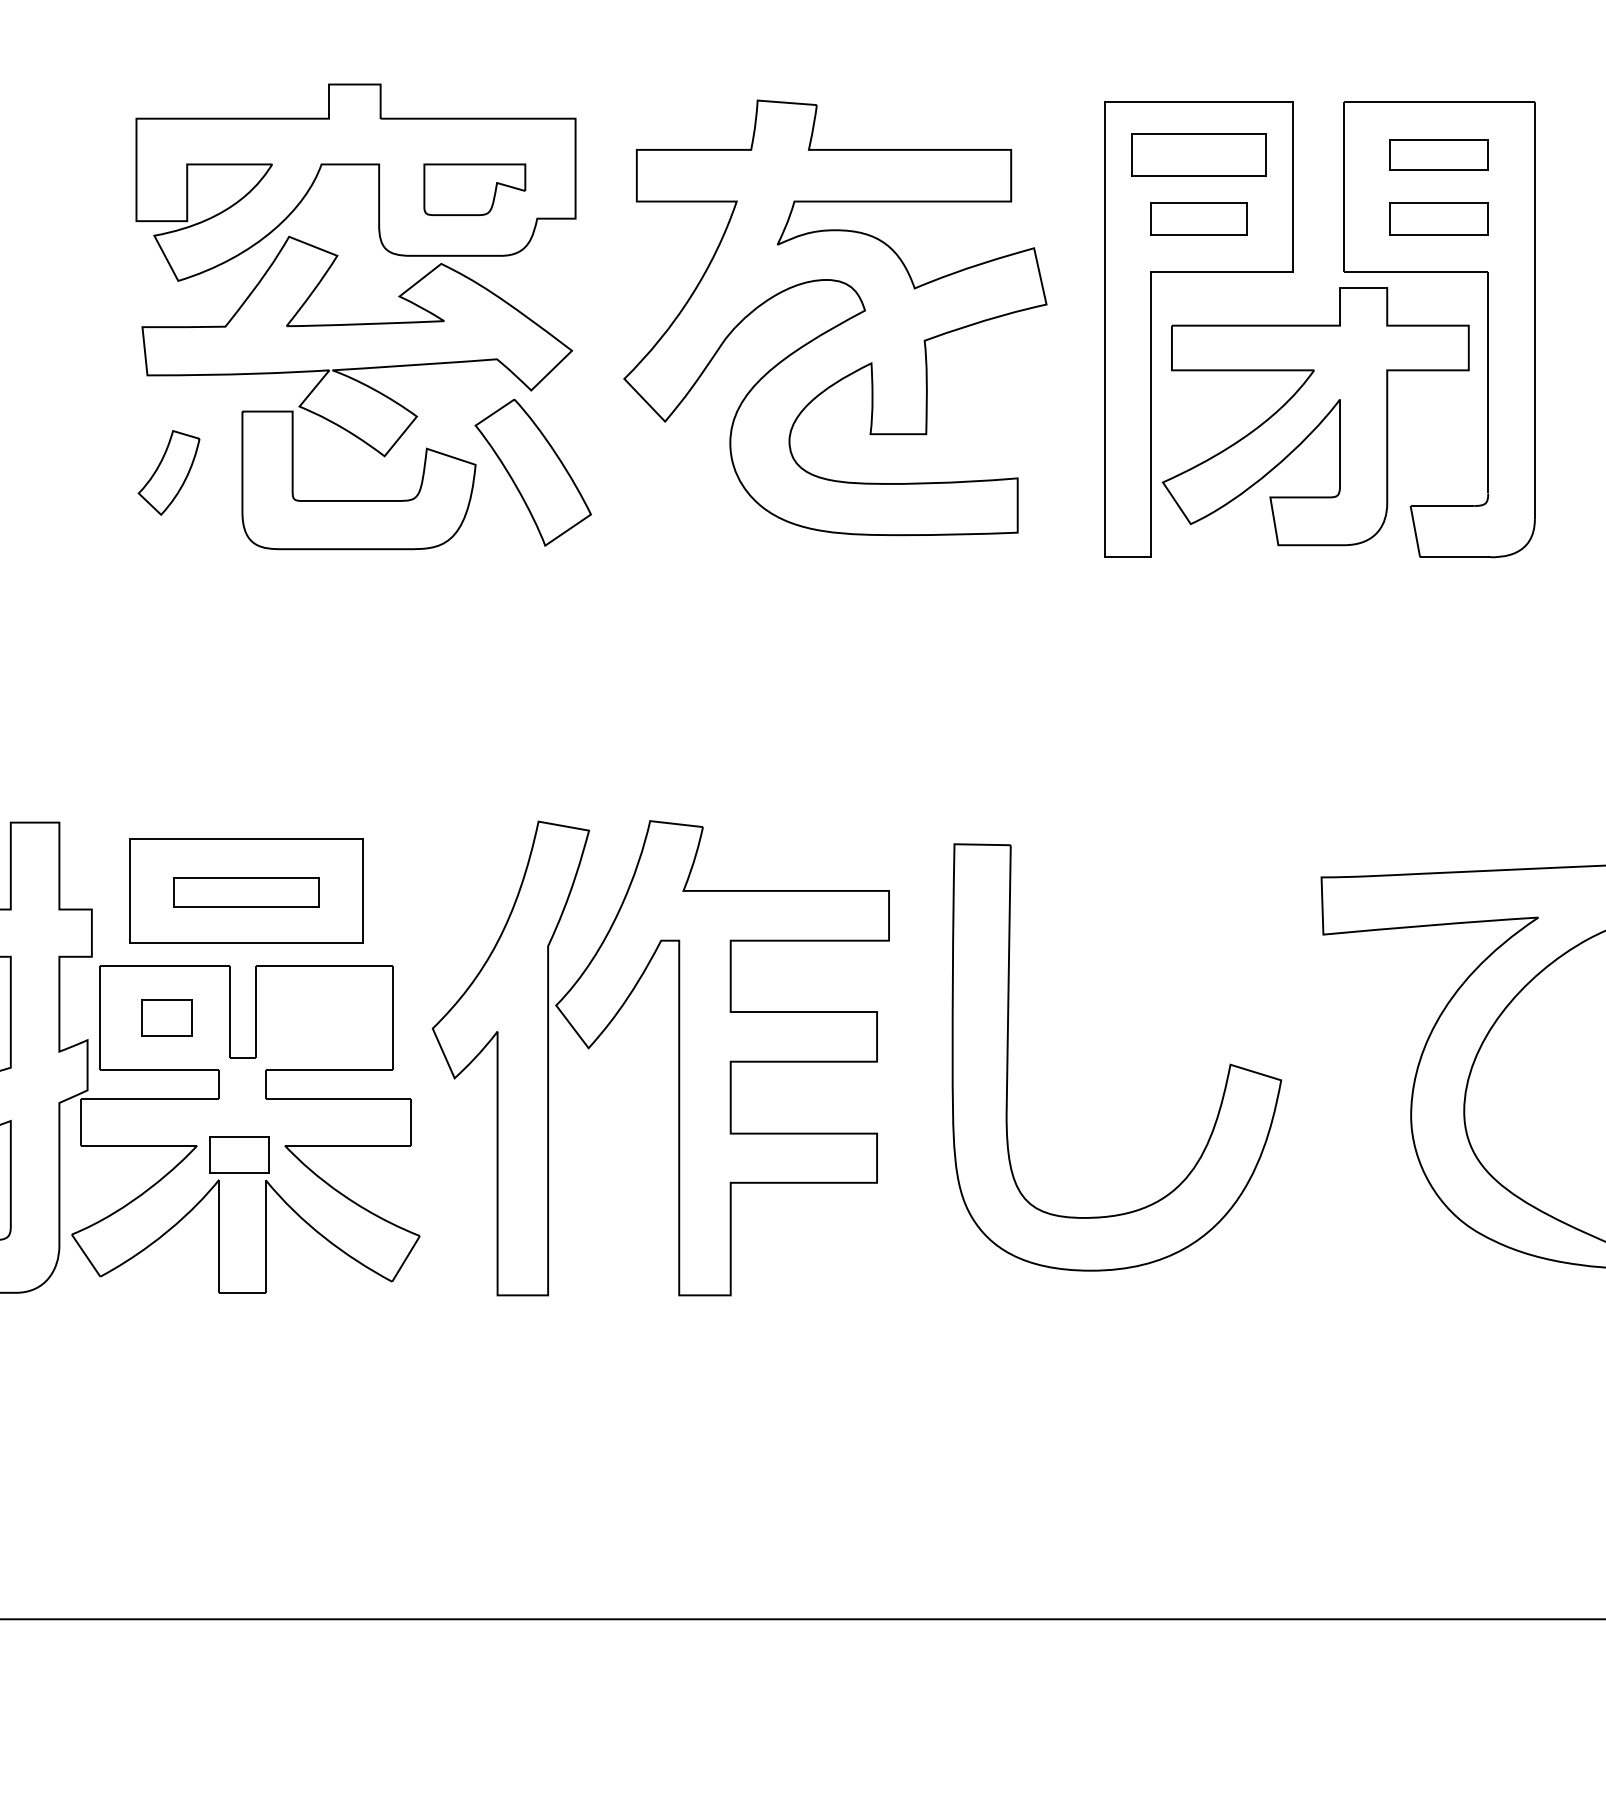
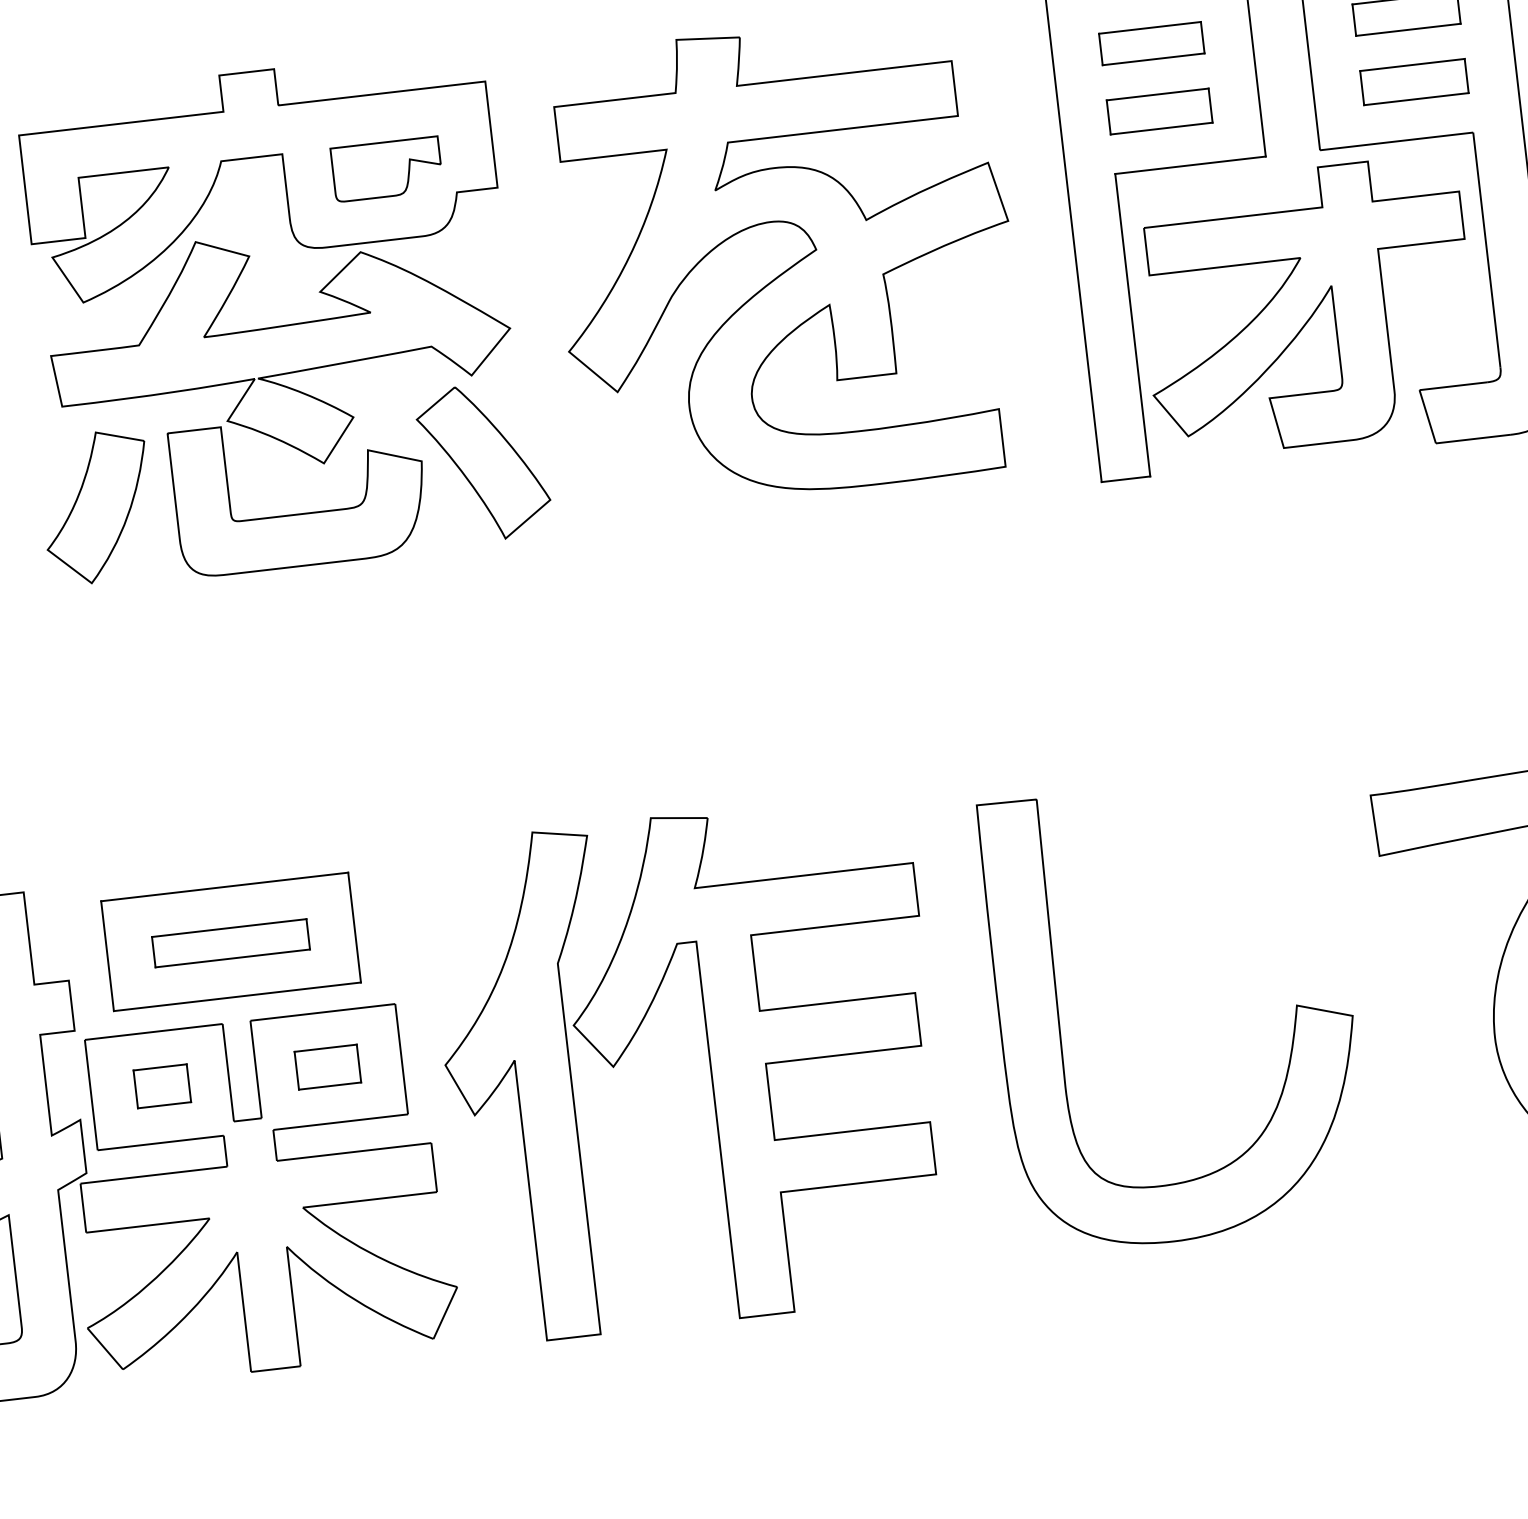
part: (1198, 154) -> (1151, 42), size x0.71
part: (168, 472) -> (96, 507), size x1.67
part: (239, 1154) -> (328, 1066), moved

